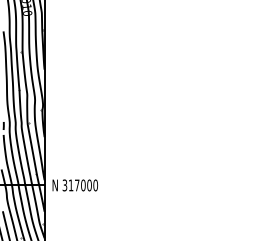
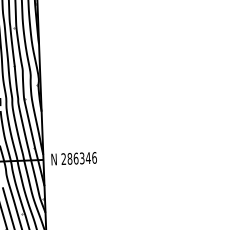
text: (80, 185) -> (79, 158), 317000 -> 286346

